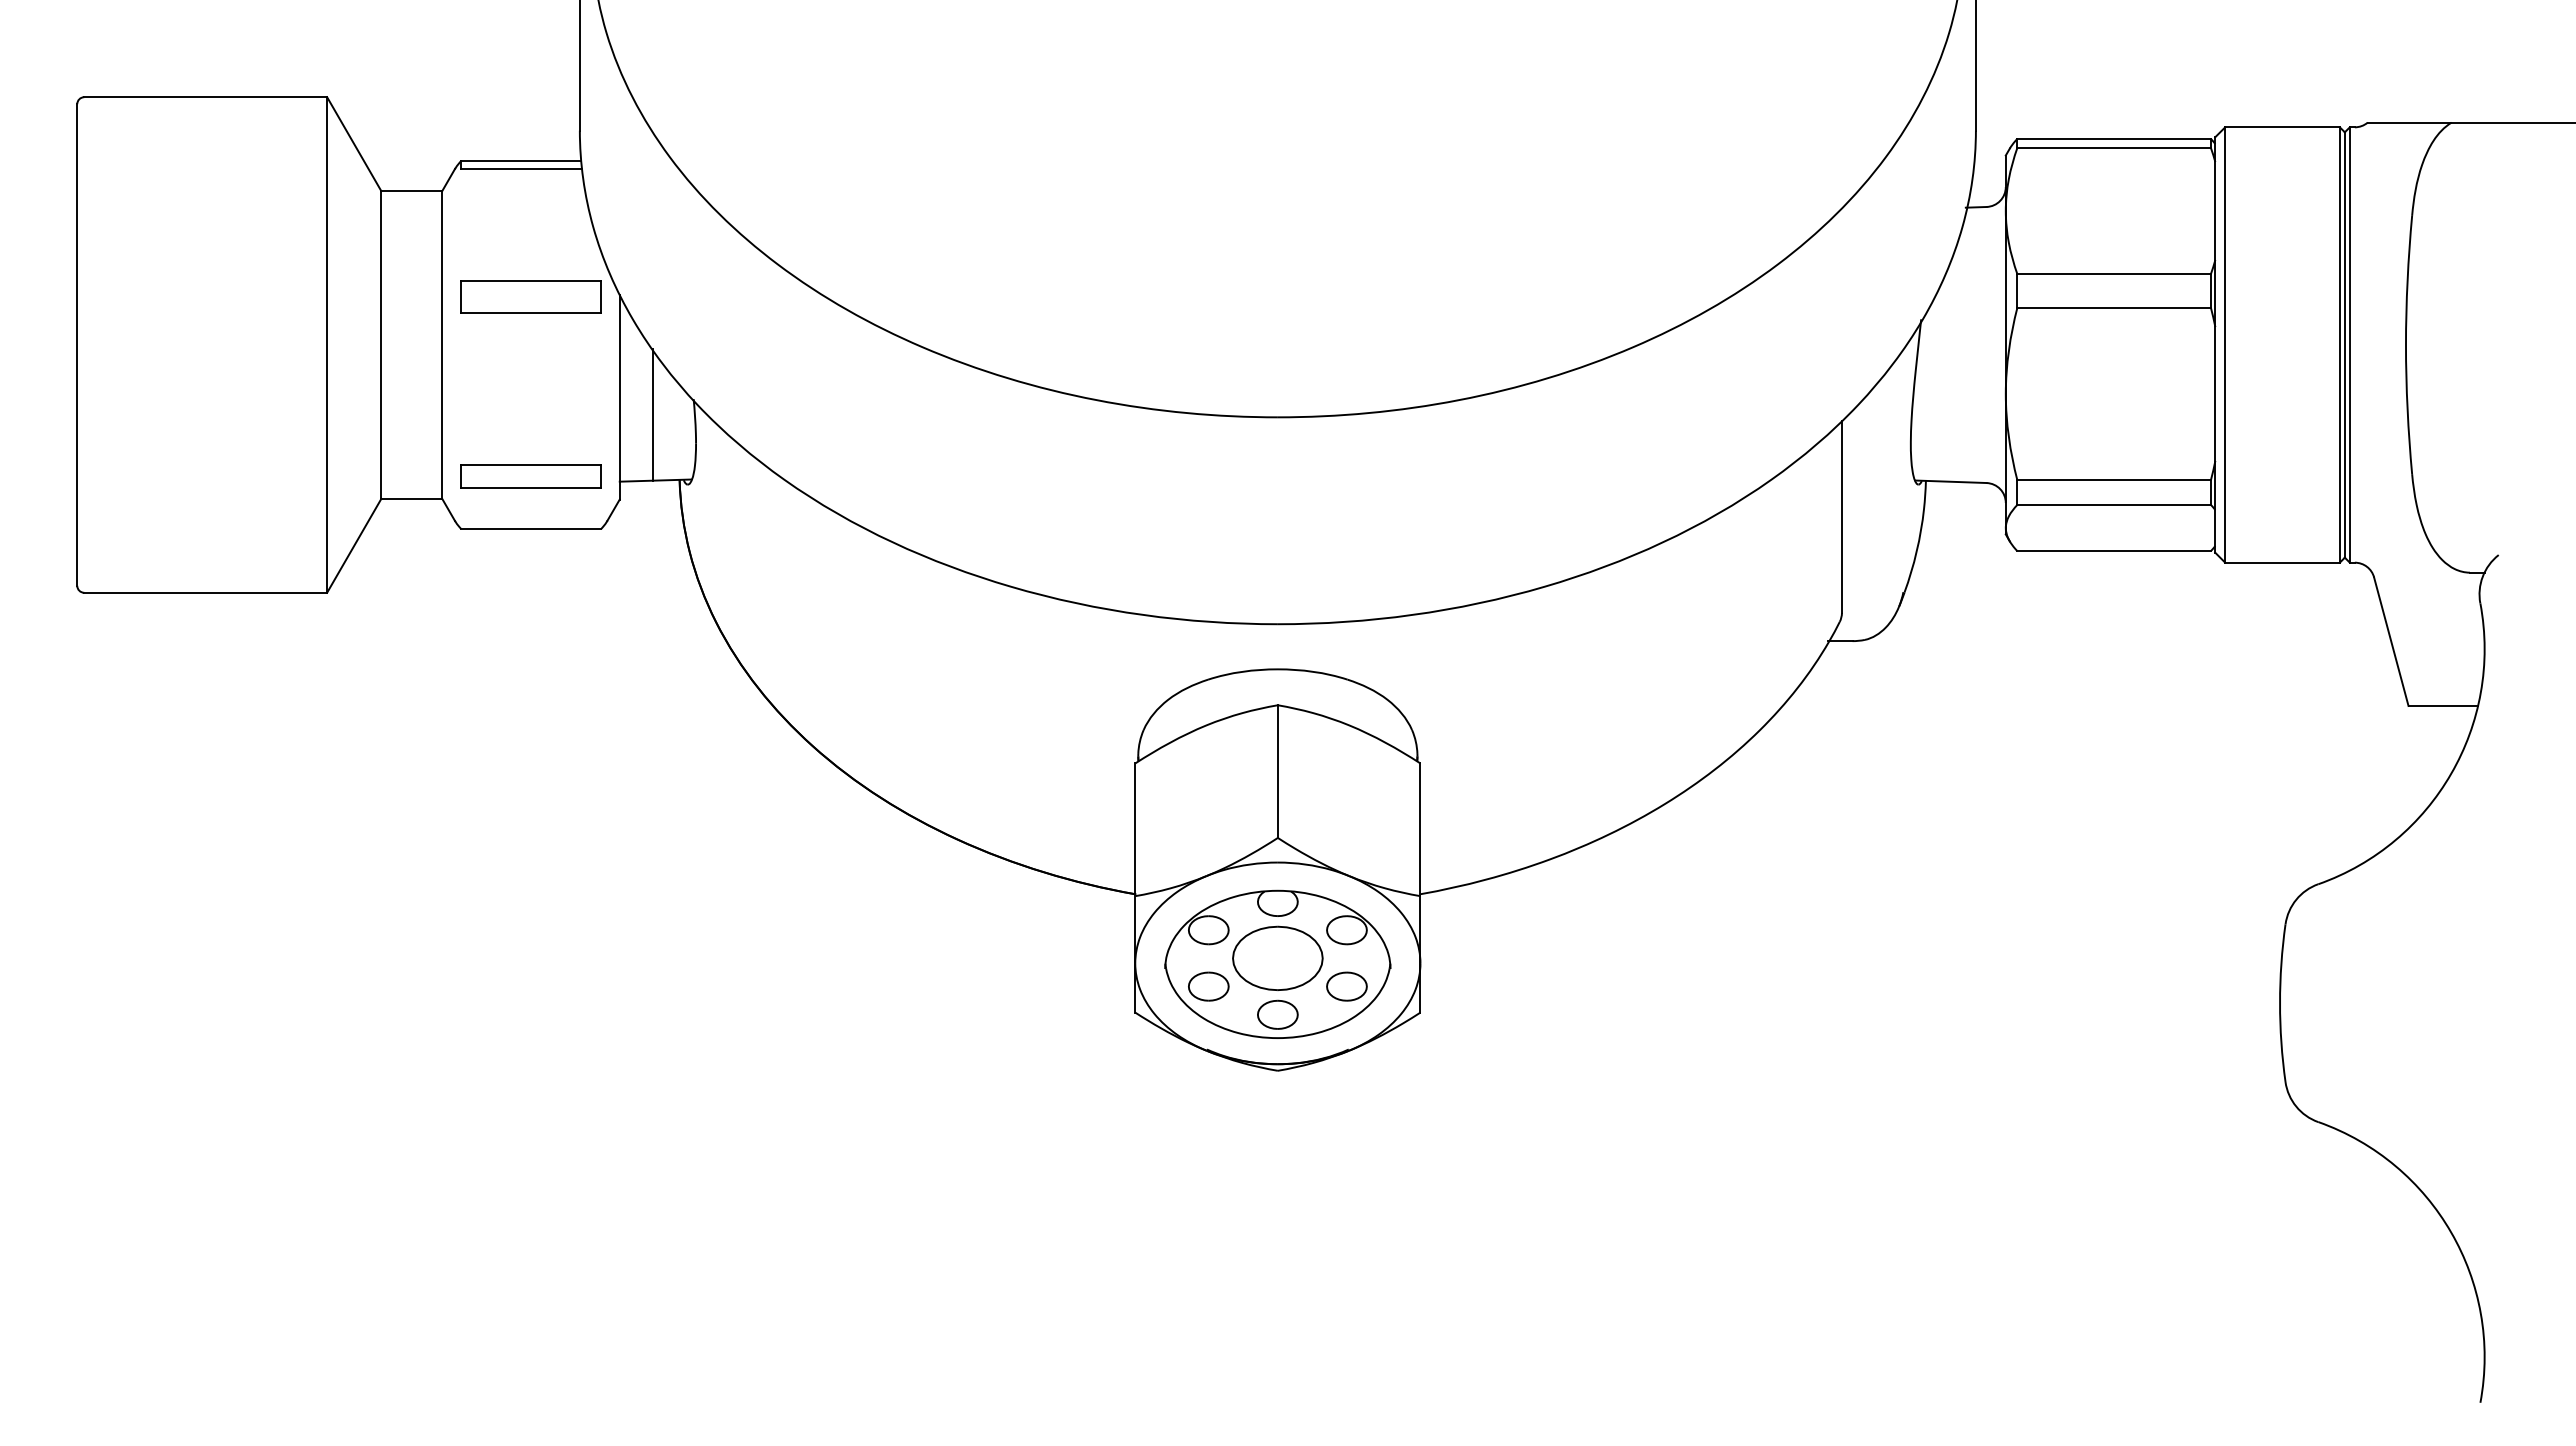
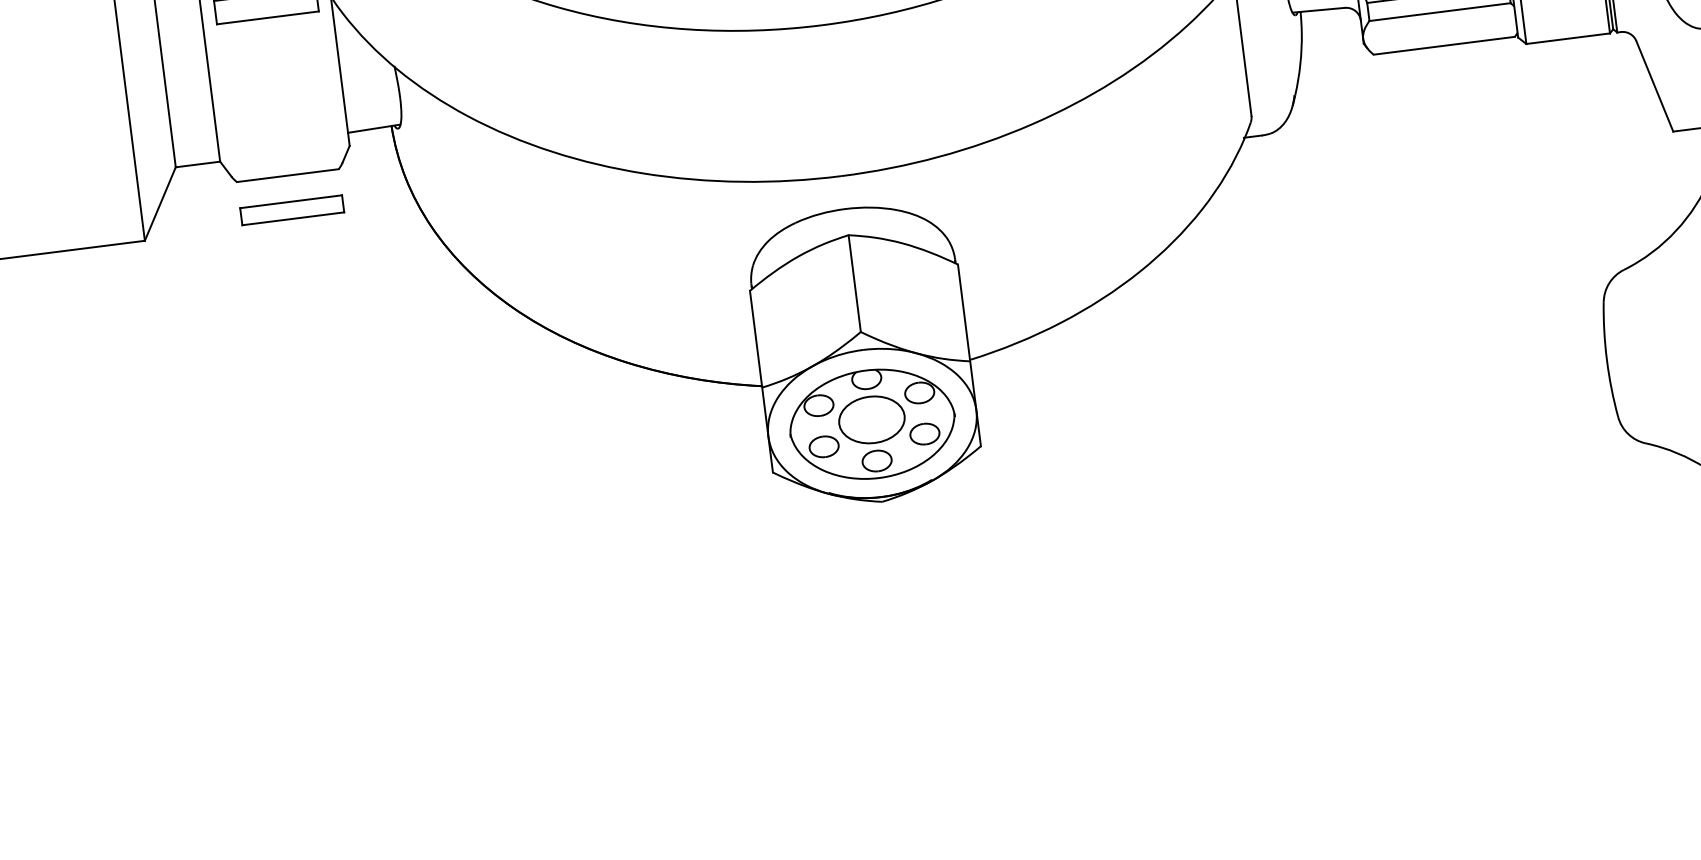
line: (652, 414) -> (365, 80), removed
part: (530, 476) -> (291, 210), moved

